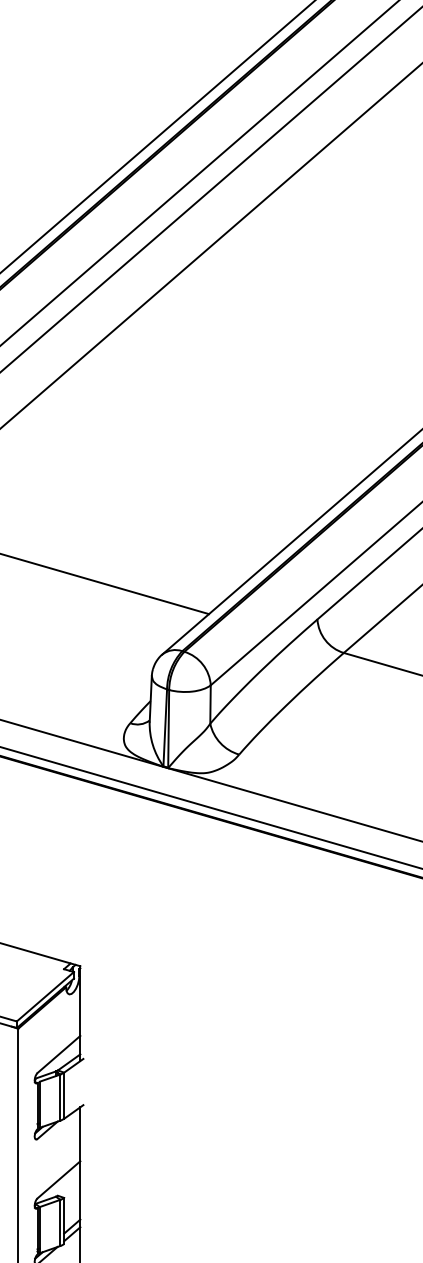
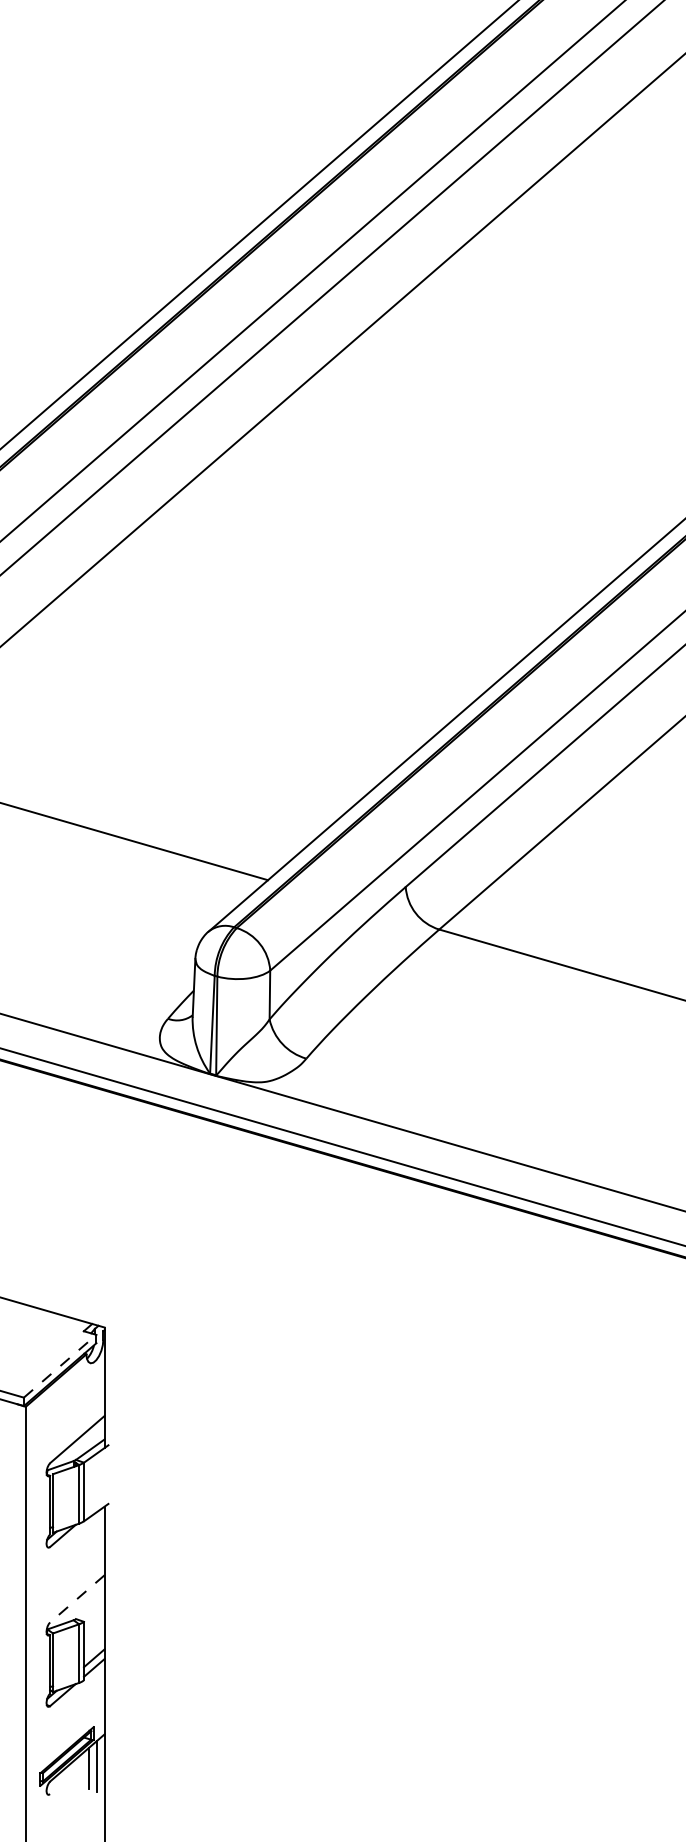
line: (45, 996) -> (60, 1366), solid -> dashed
line: (58, 1180) -> (76, 1599), solid -> dashed

